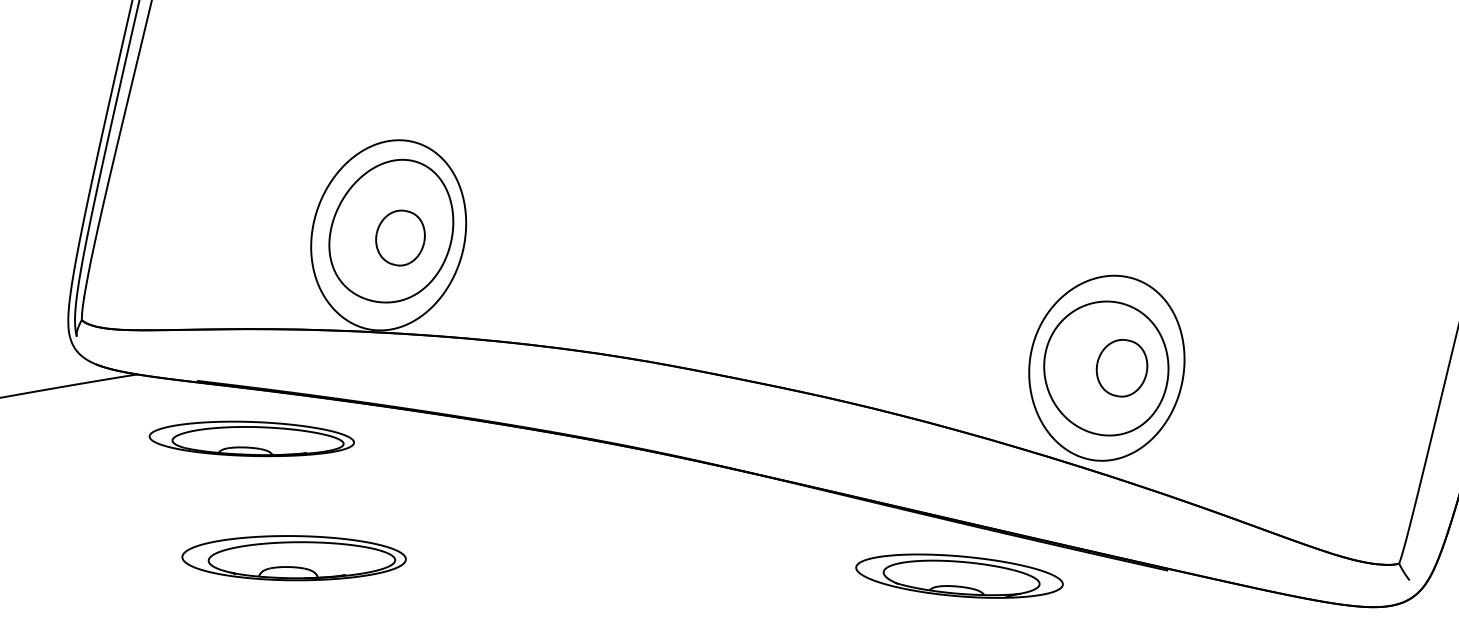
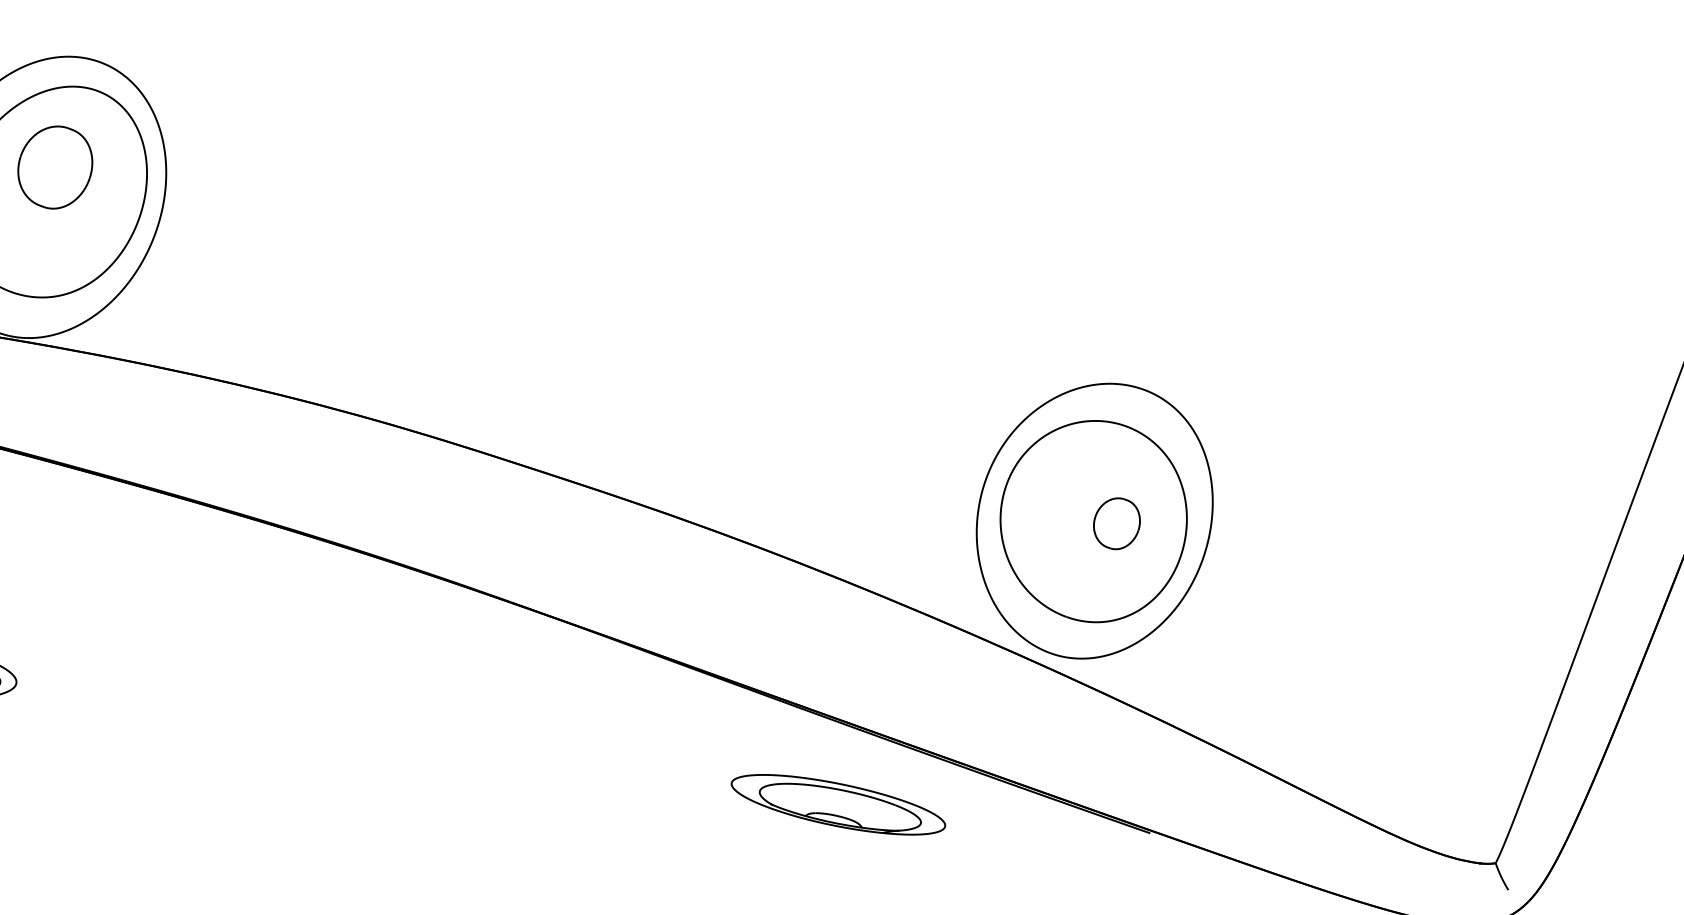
part: (400, 237) -> (55, 166), moved
part: (1121, 368) -> (1116, 523), size x0.6
part: (959, 575) -> (838, 803), size x0.7

